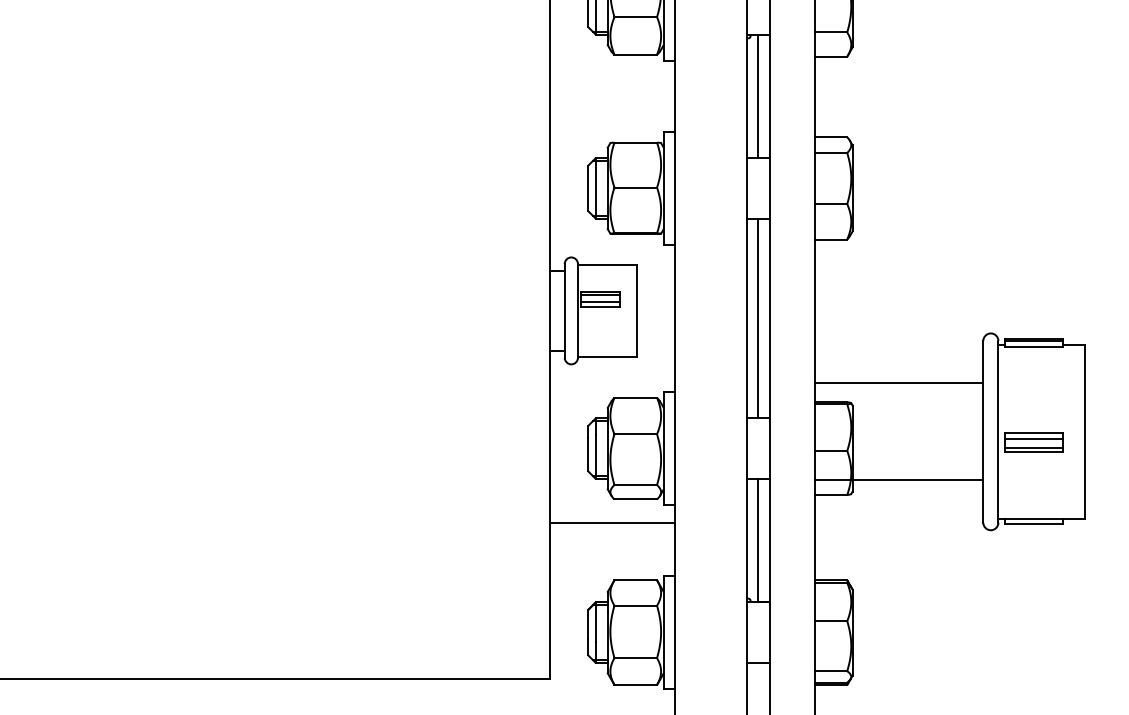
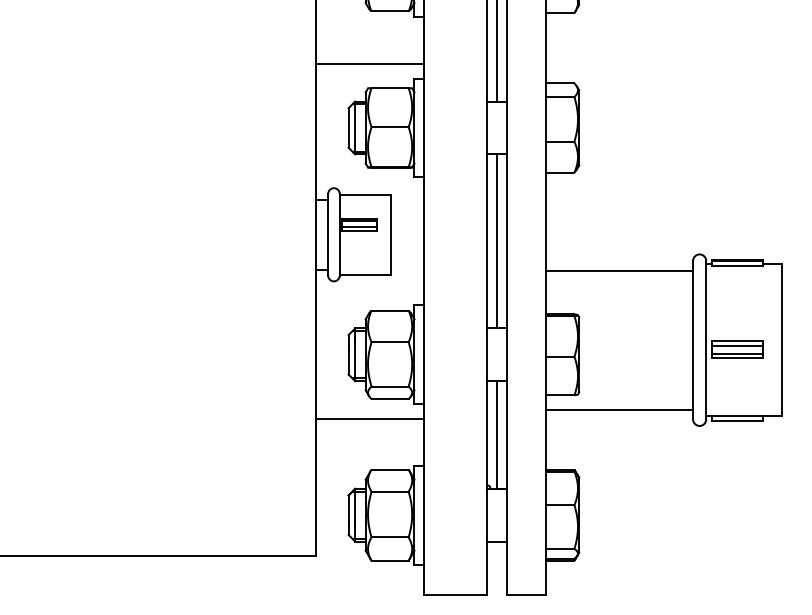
line: (612, 114) -> (369, 63), added
line: (898, 382) -> (619, 270), moved
line: (898, 479) -> (619, 409), moved

